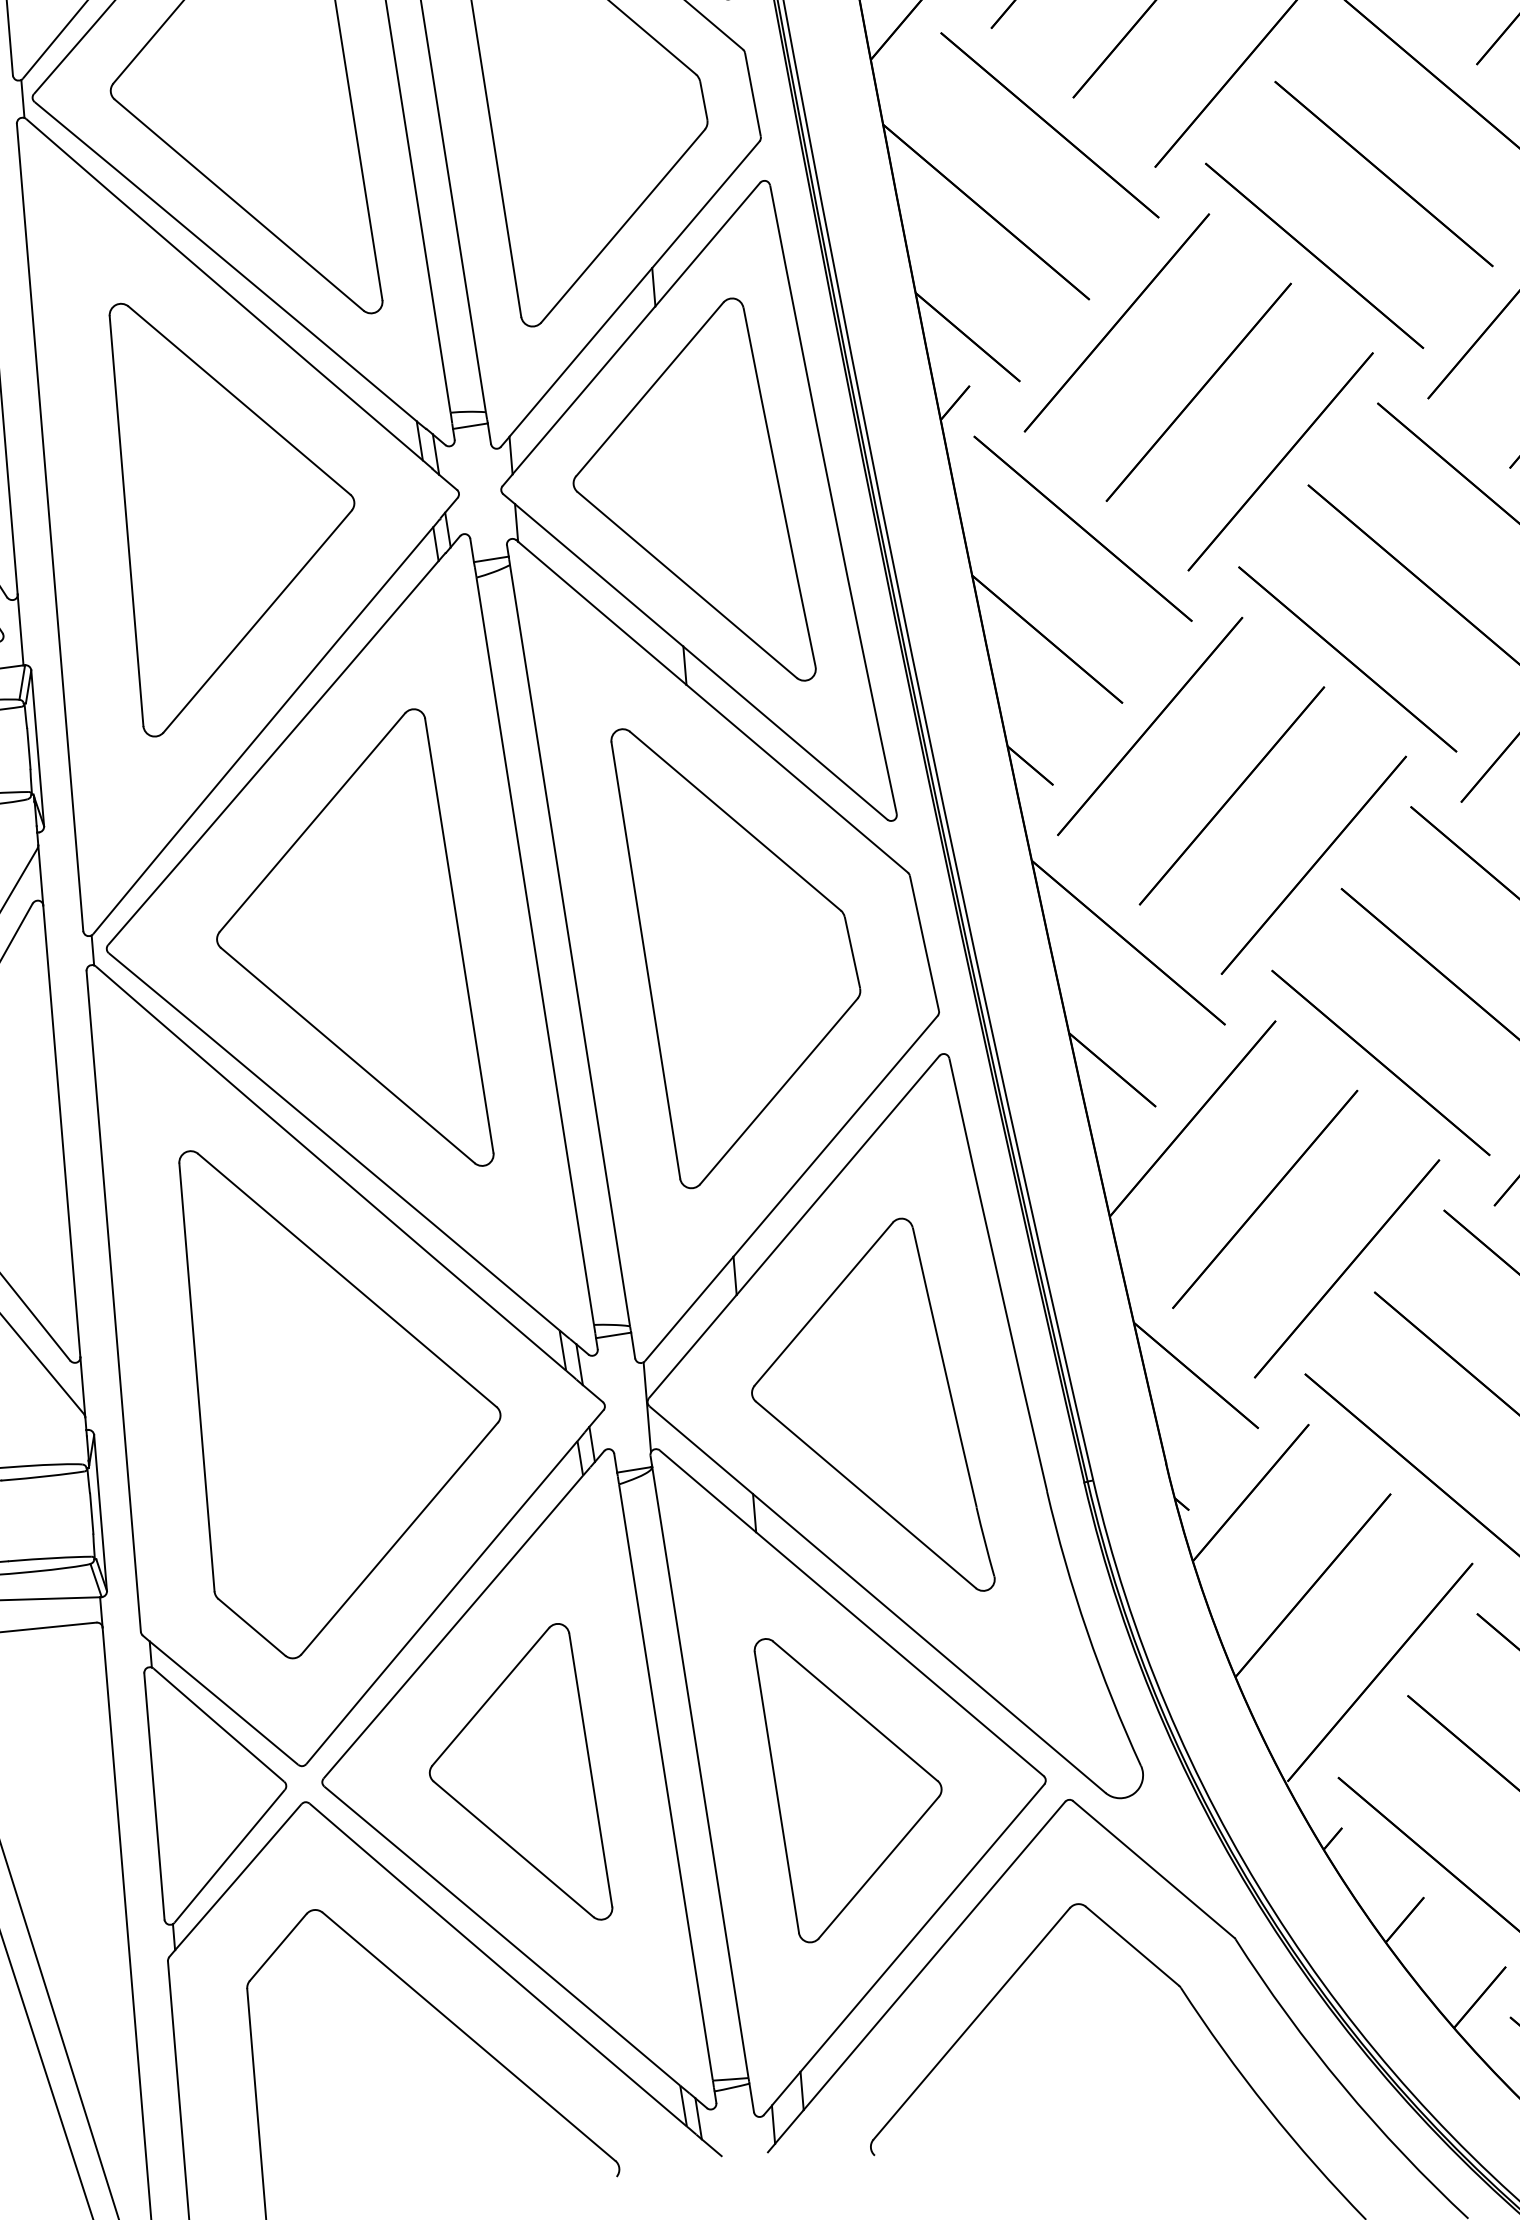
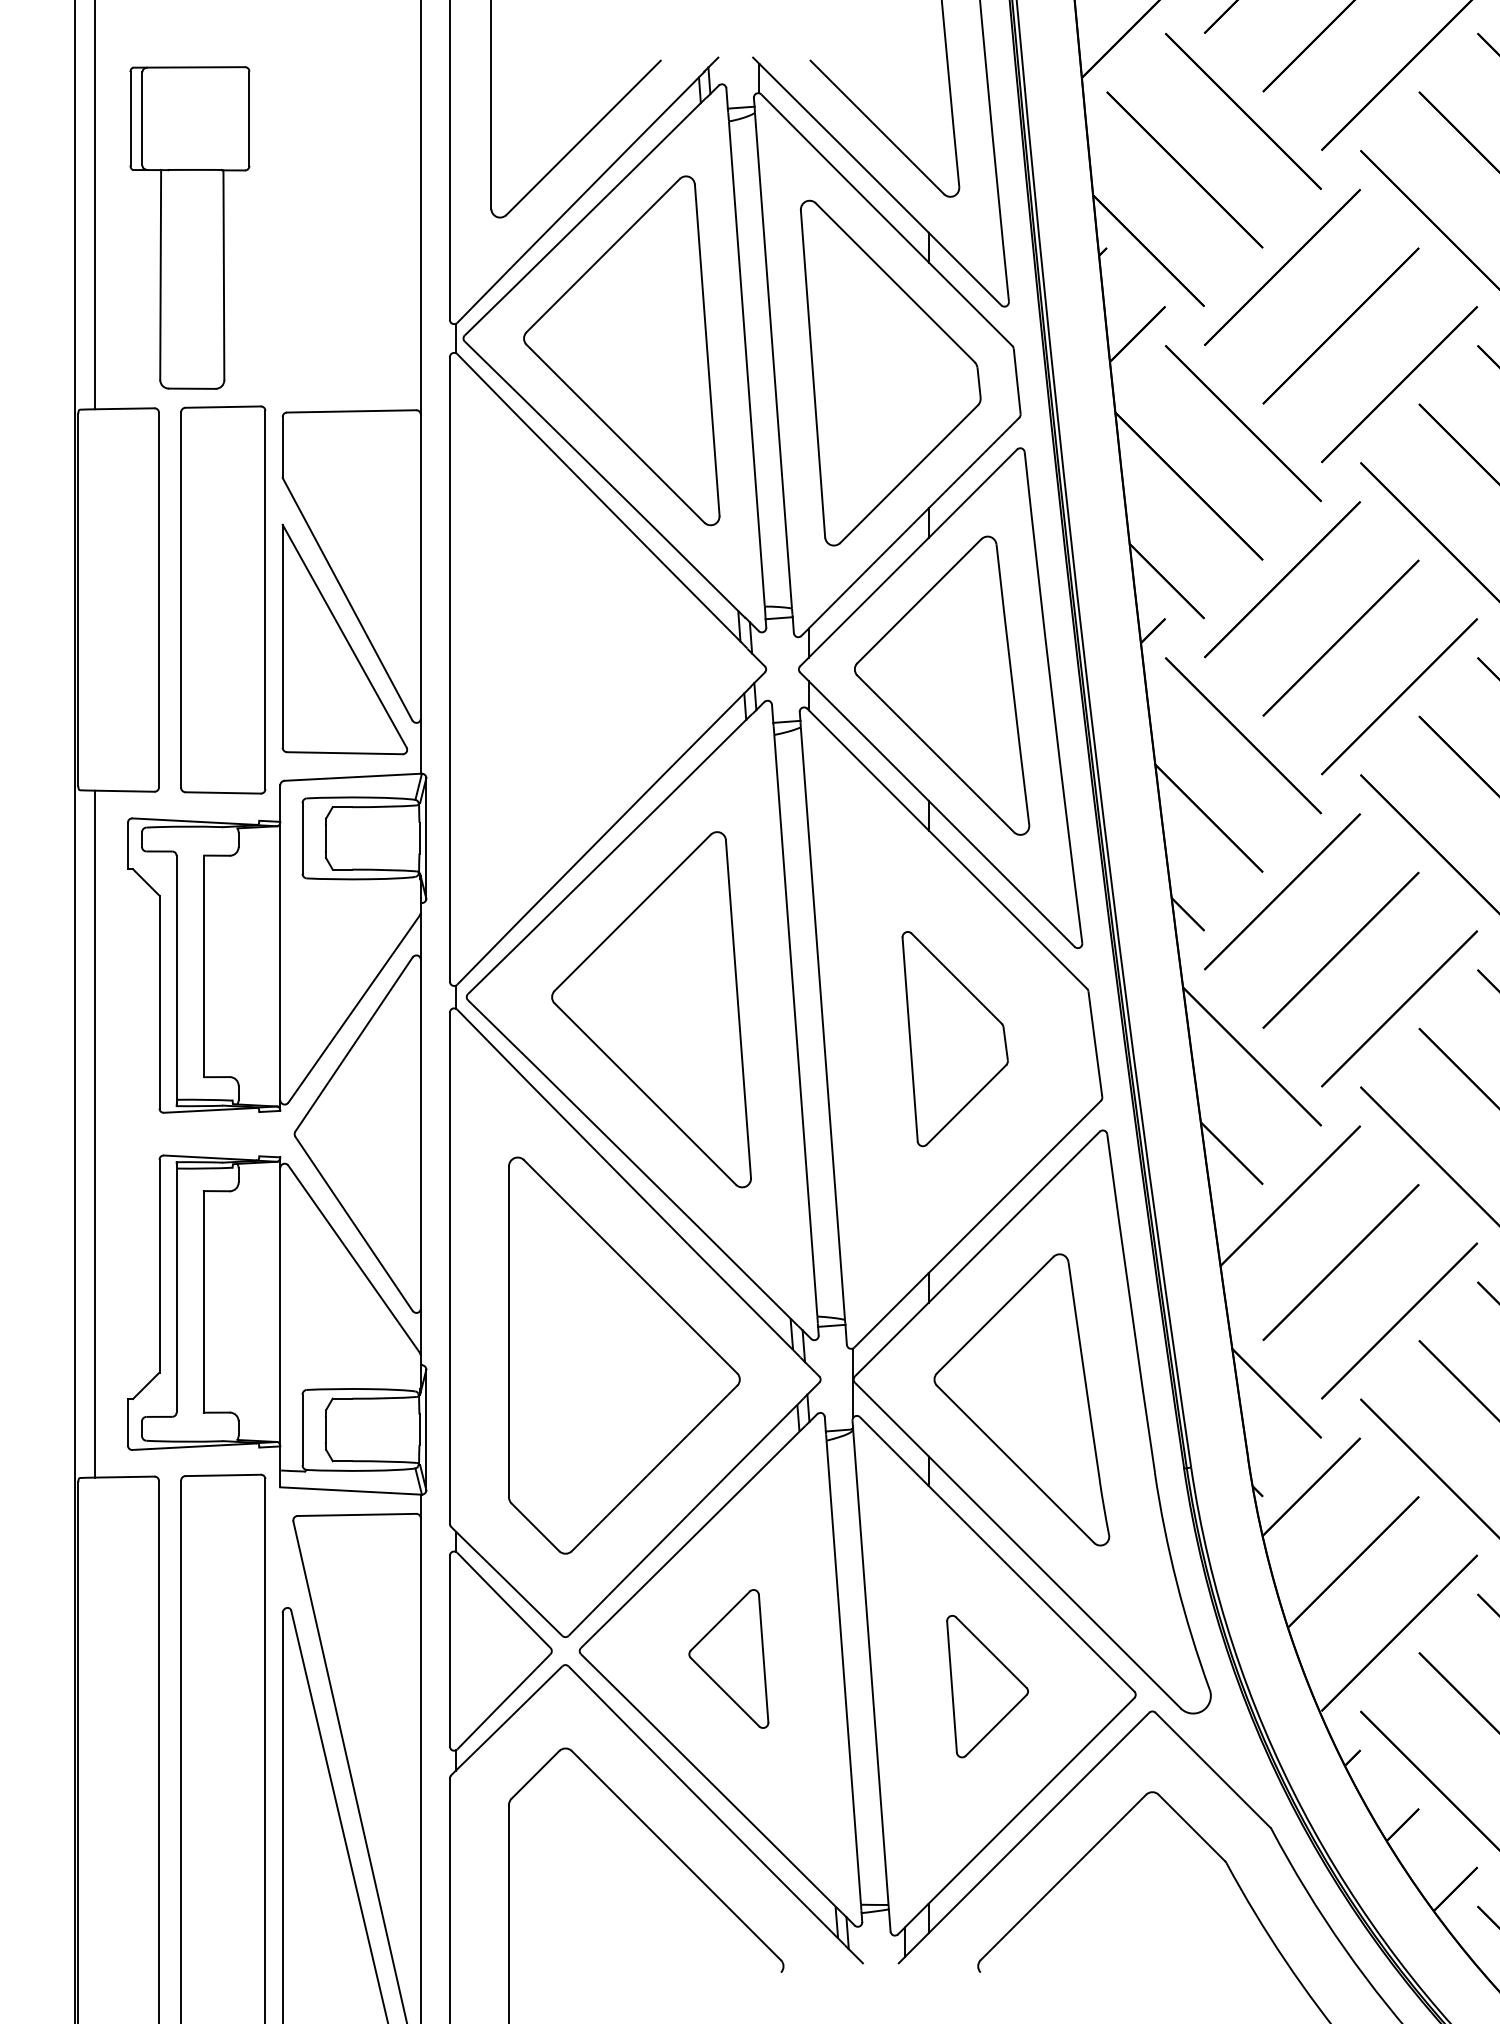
part: (239, 511) -> (596, 669), removed
part: (741, 950) -> (954, 1038), size x0.6
part: (515, 1776) -> (728, 1658), size x0.6
part: (853, 1785) -> (987, 1686), size x0.6

